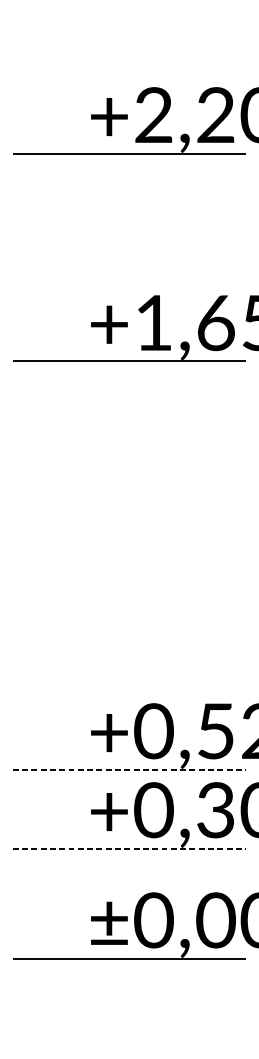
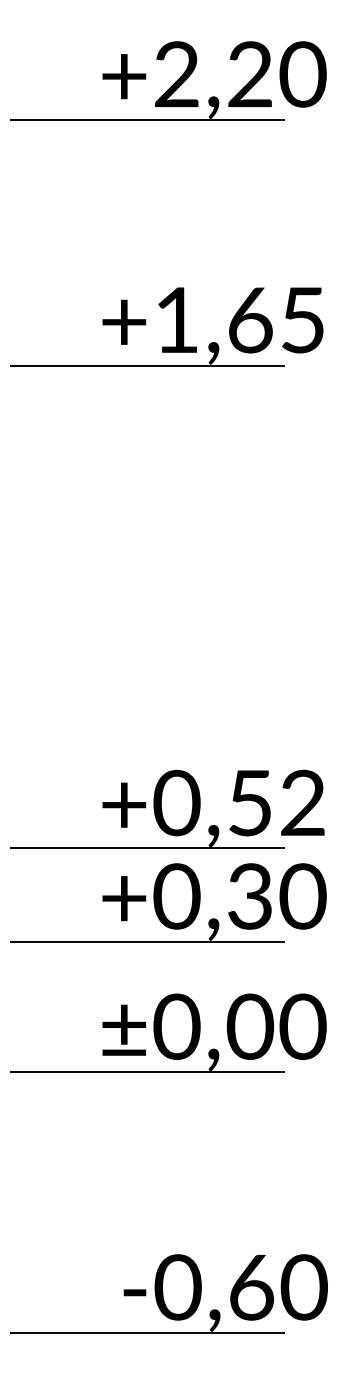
line: (129, 769) -> (147, 848), dashed -> solid
line: (129, 848) -> (147, 941), dashed -> solid

